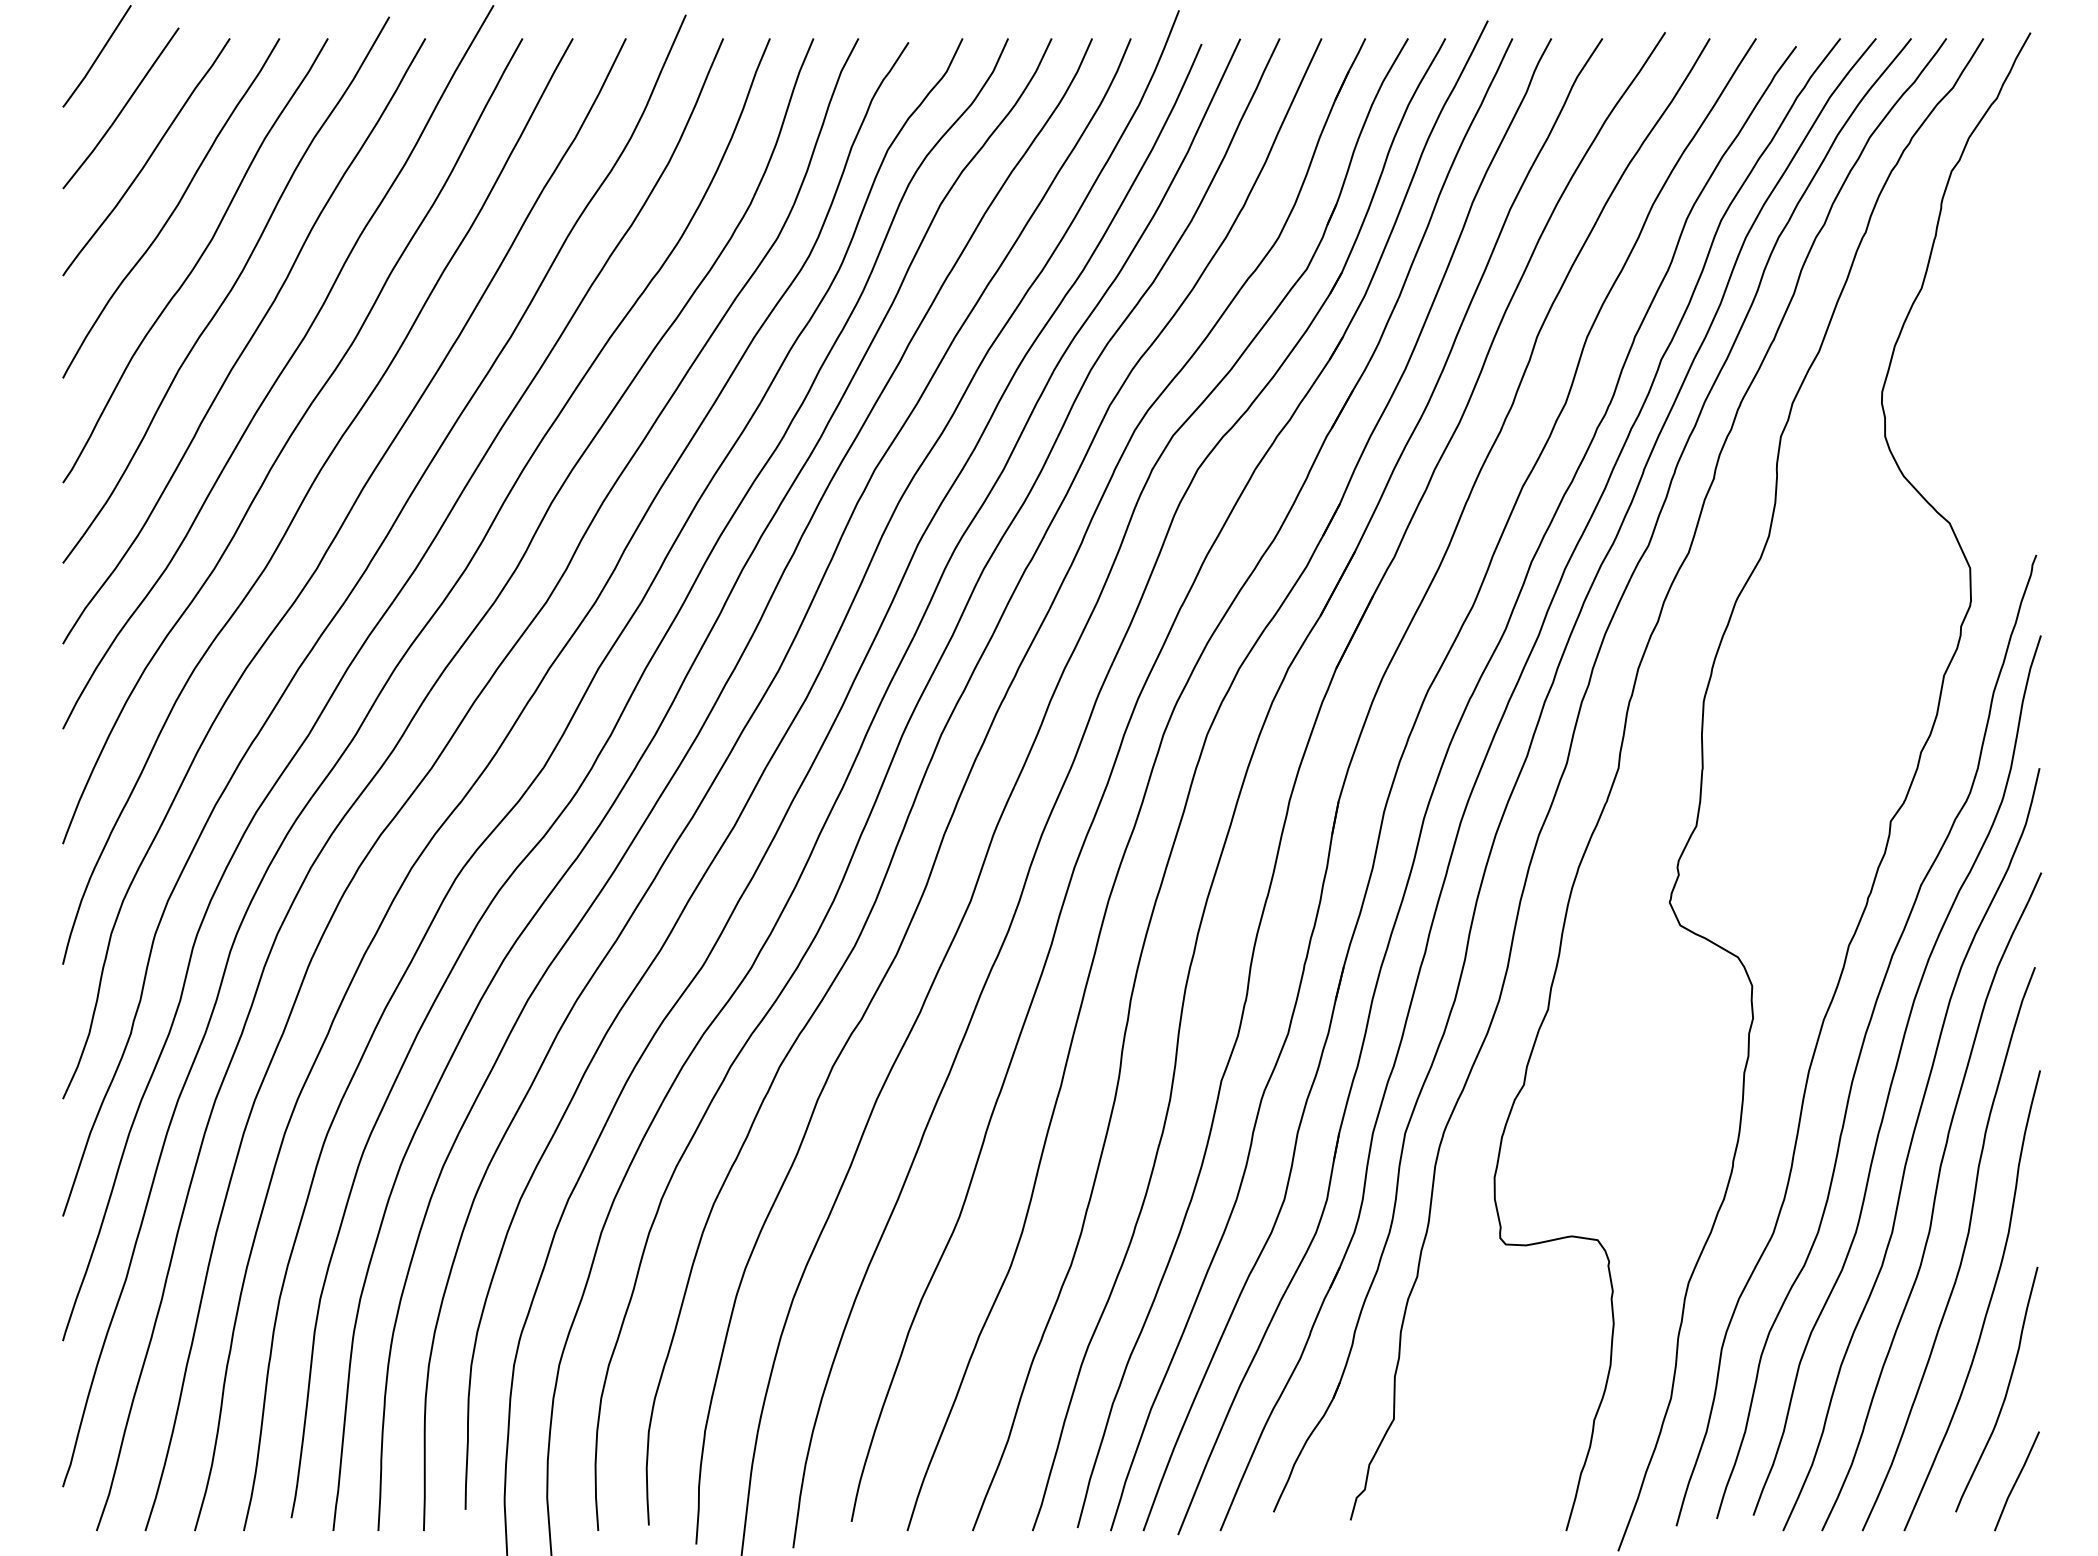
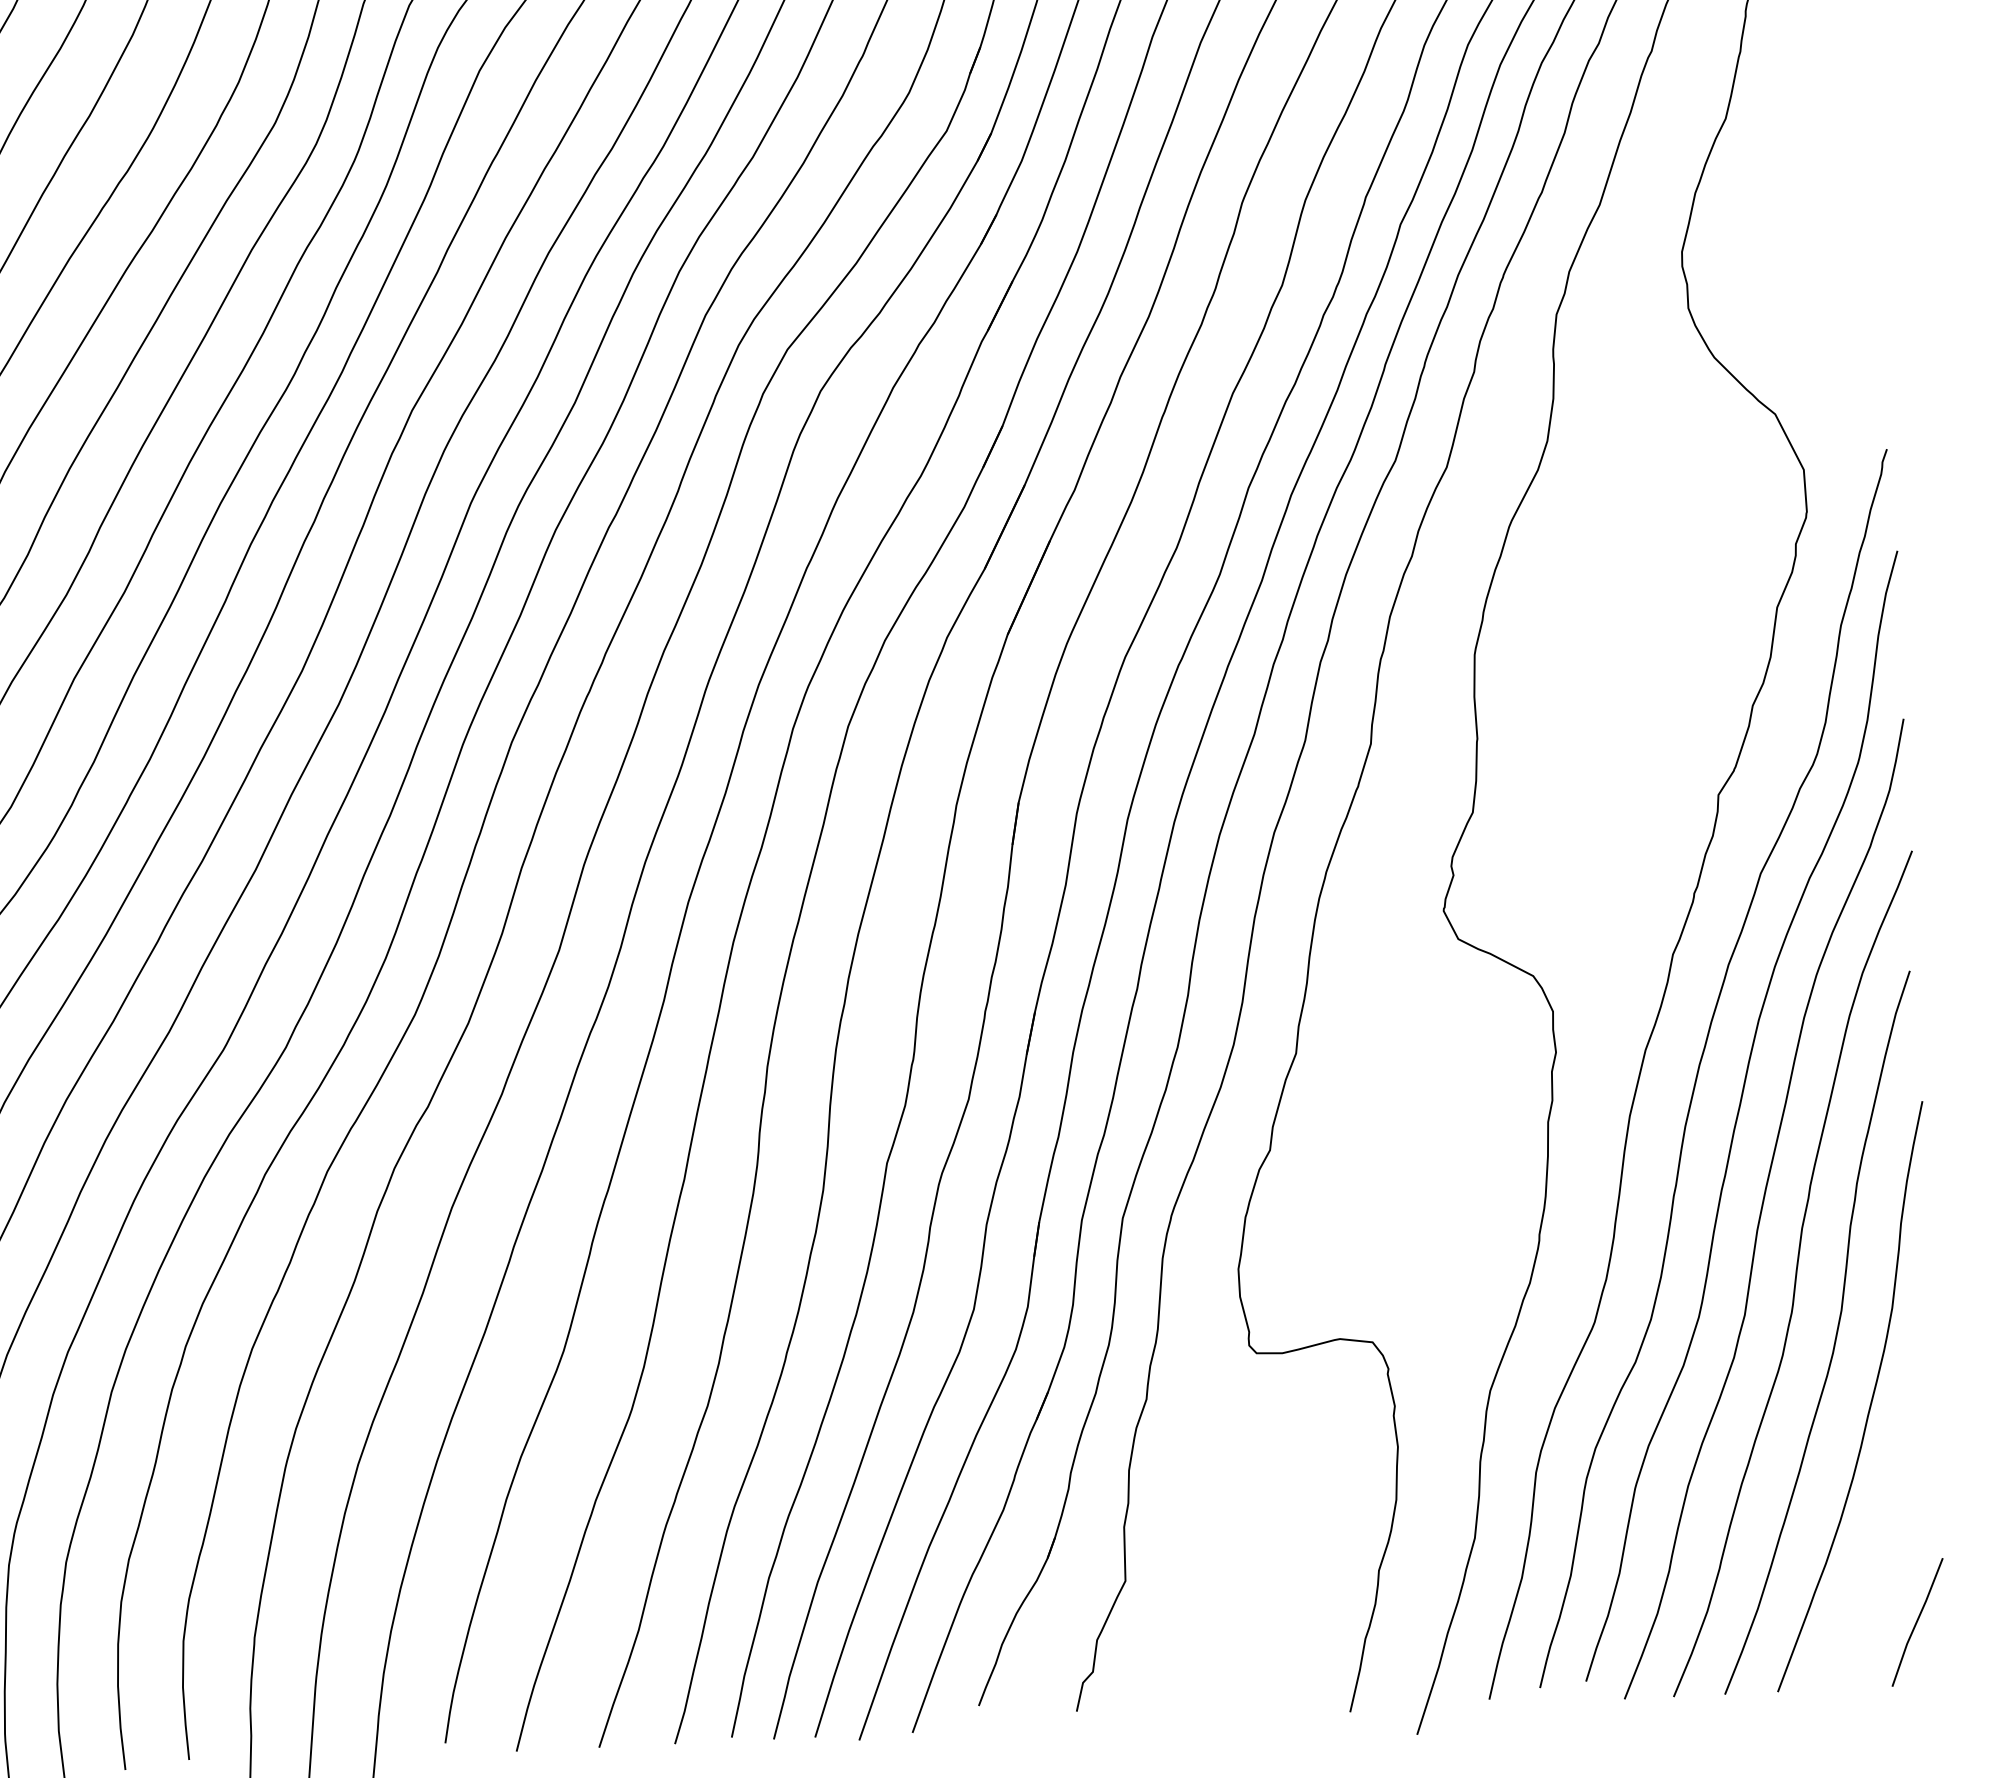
curve: (2005, 1392) -> (1897, 1510), removed

